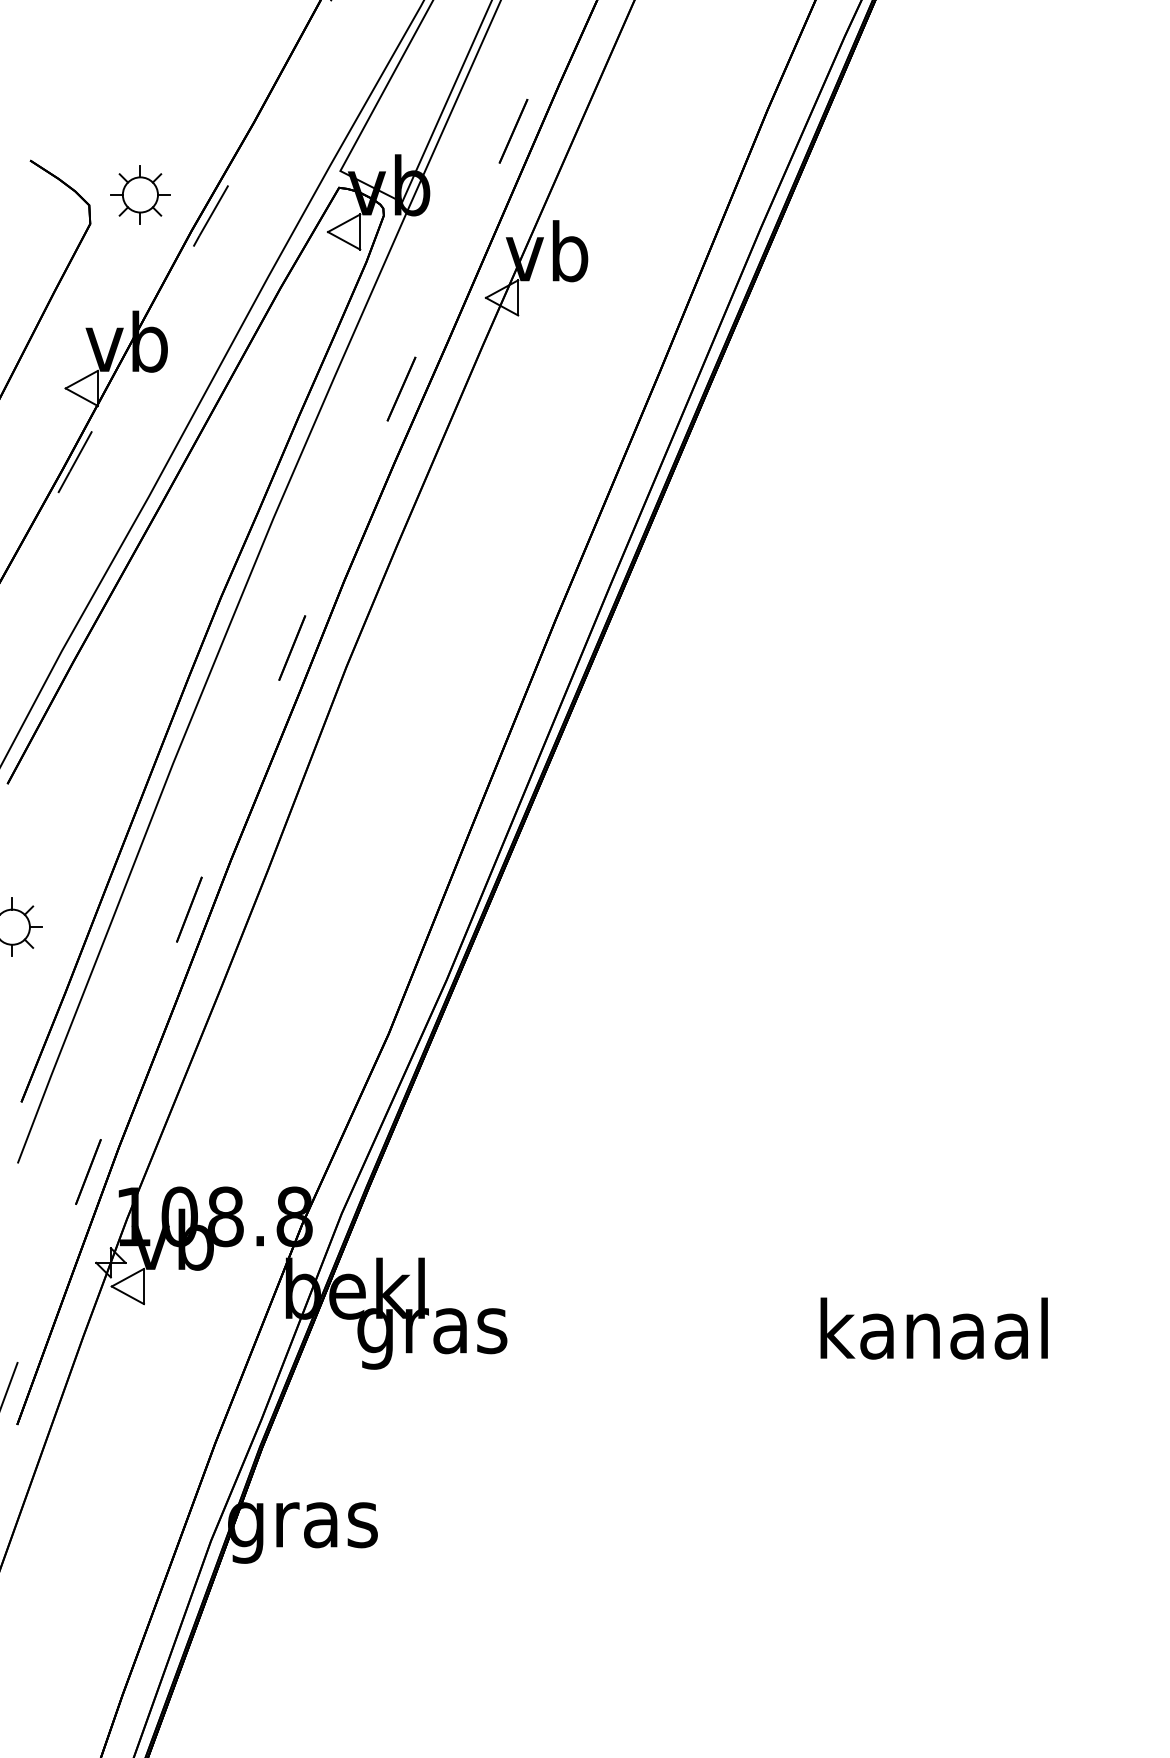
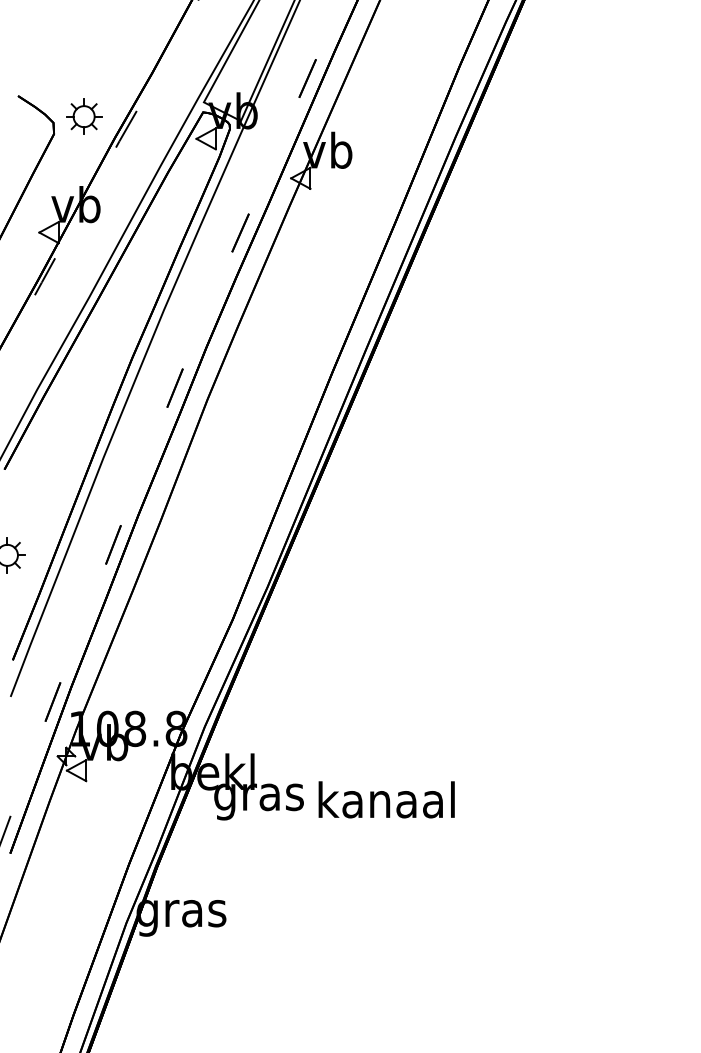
text: (933, 1327) -> (386, 799), moved

